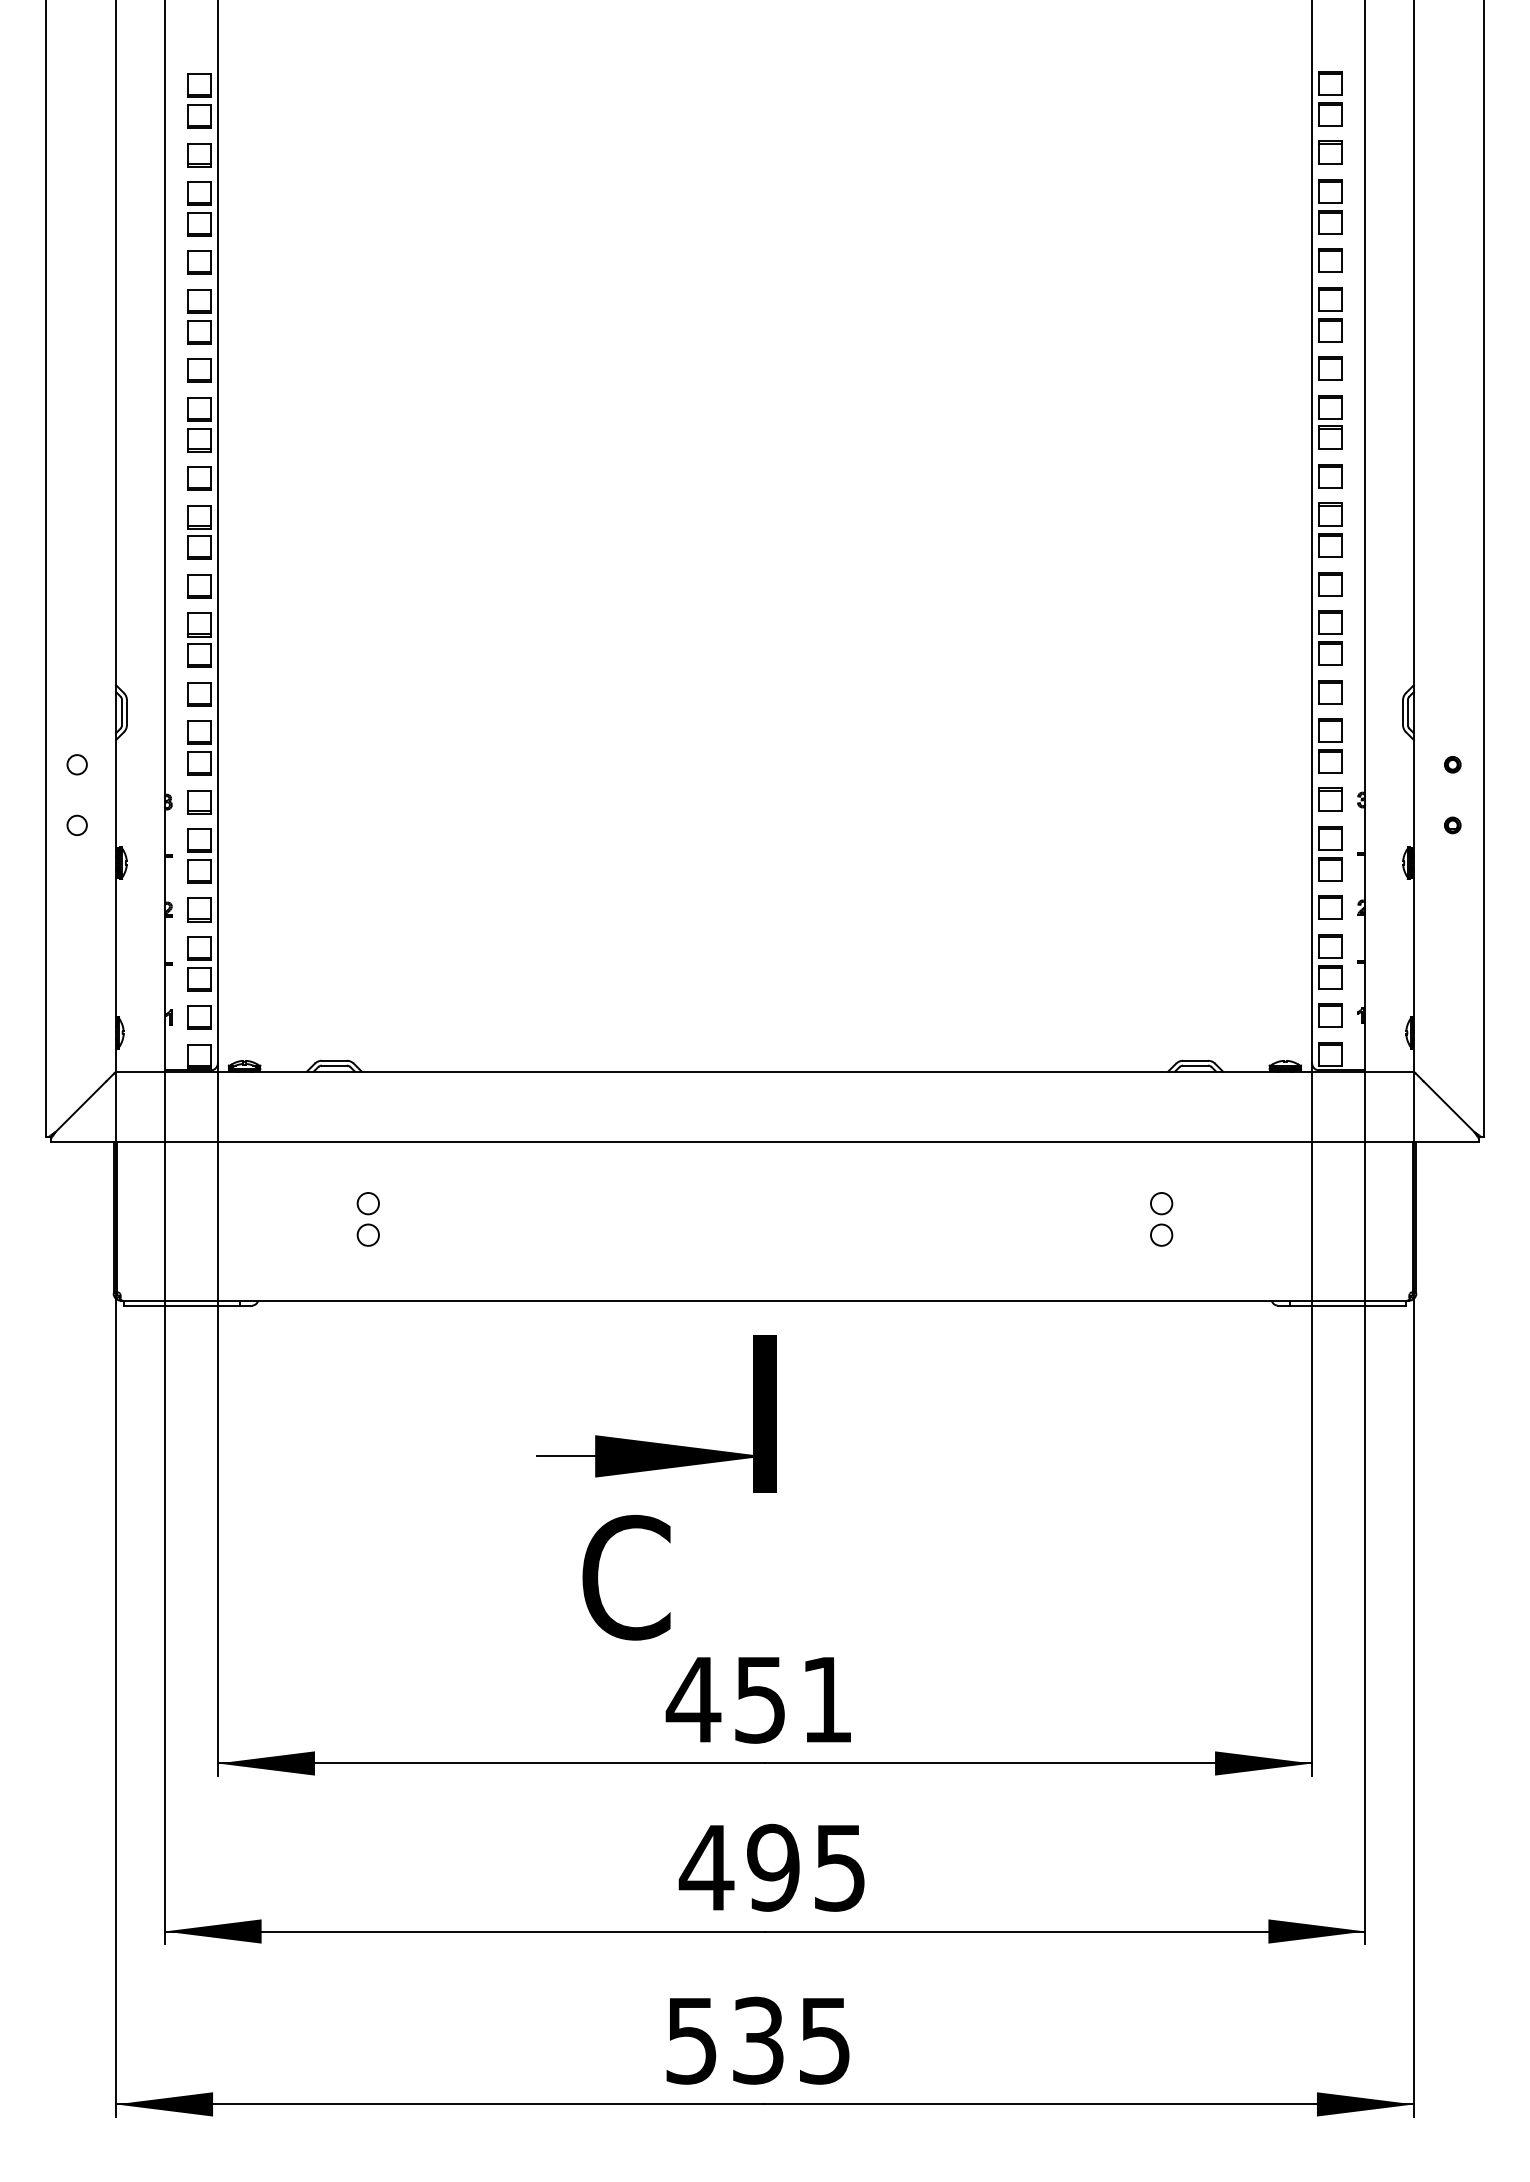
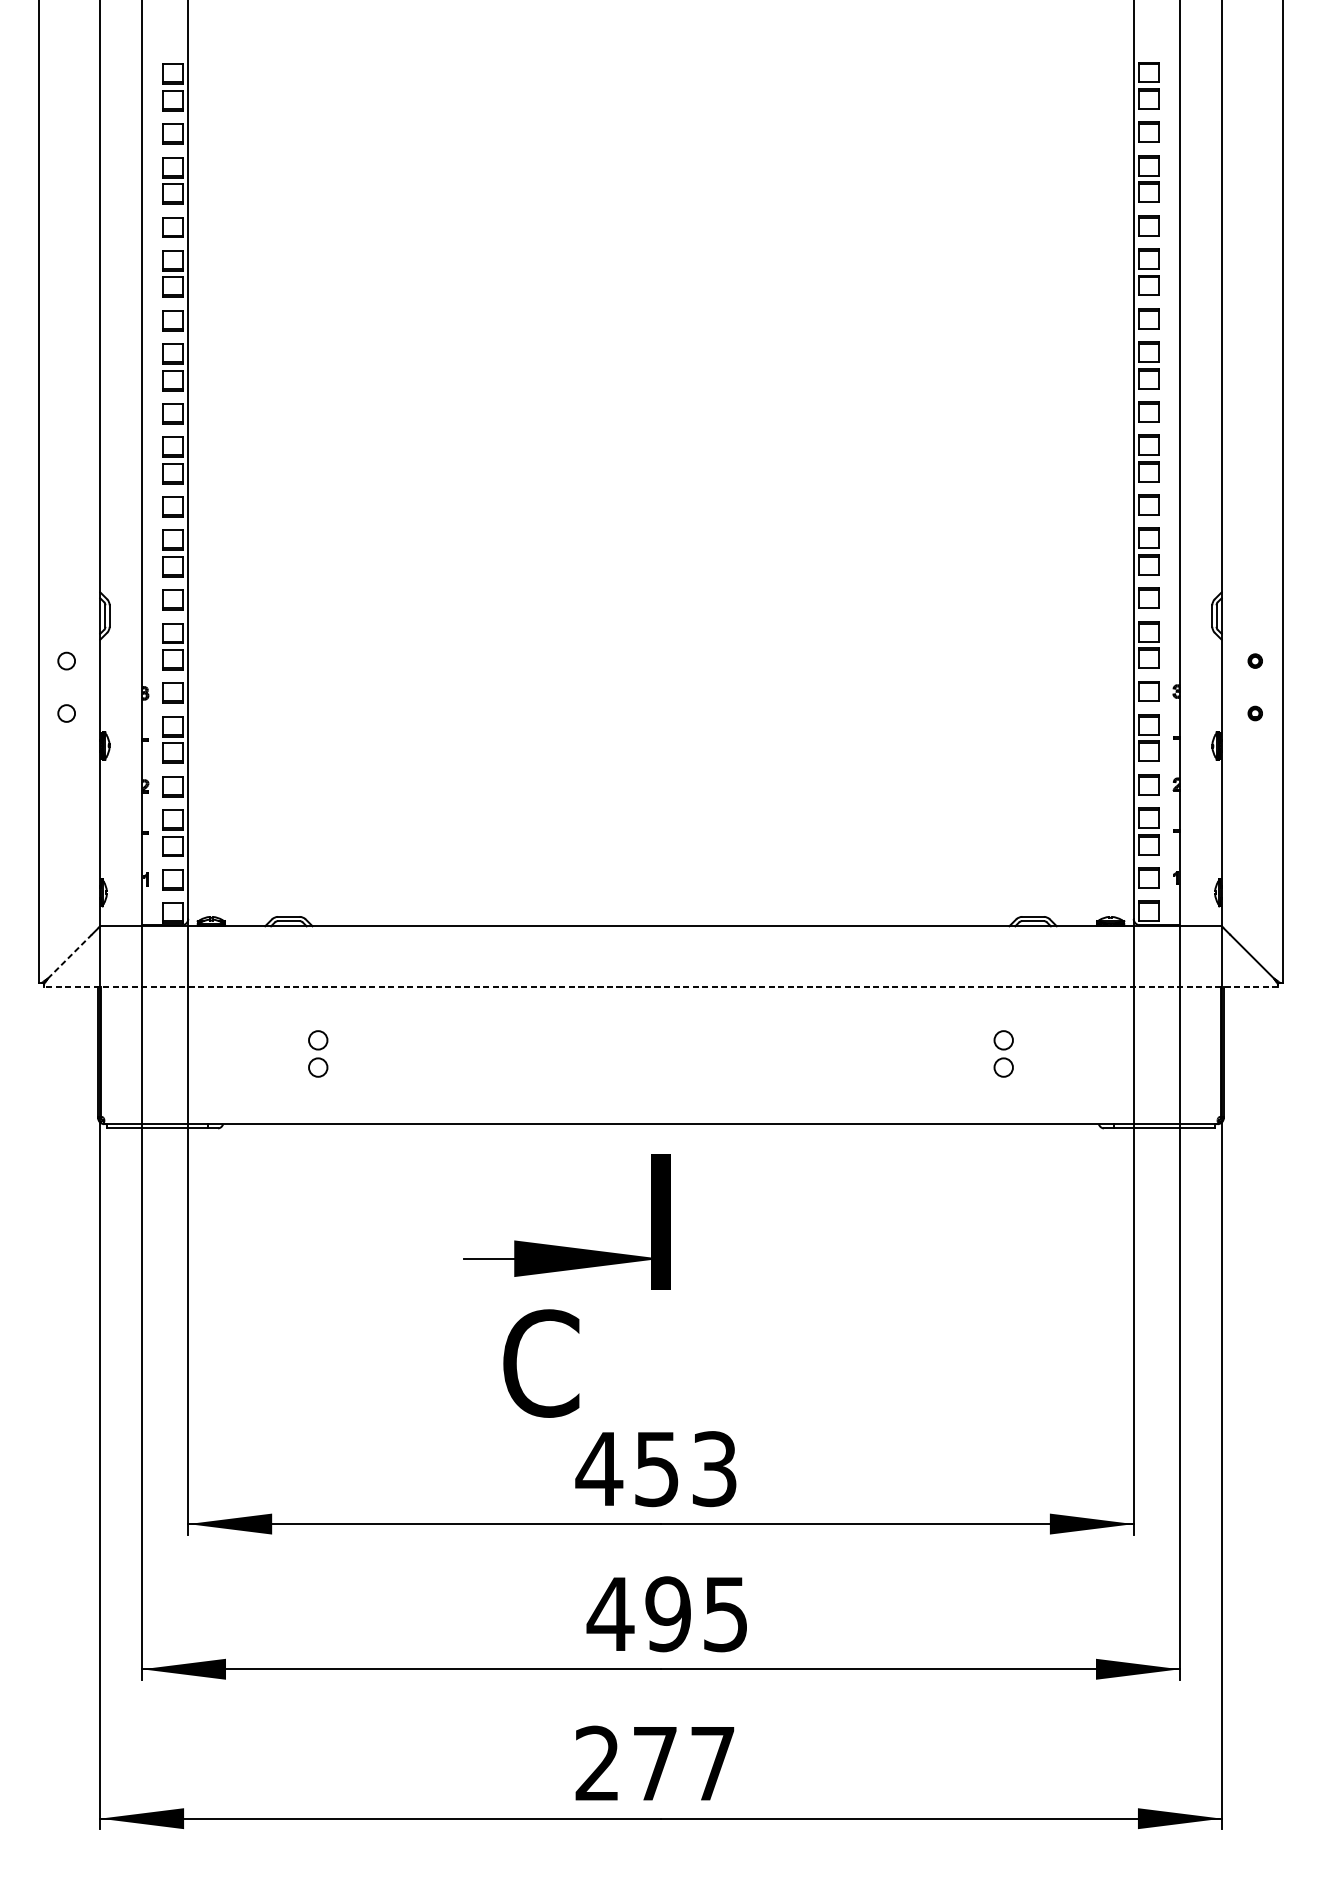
line: (81, 1106) -> (70, 956), solid -> dashed
line: (764, 1142) -> (660, 987), solid -> dashed
text: (827, 1699) -> (715, 1468), 451 -> 453
text: (757, 2040) -> (654, 1763), 535 -> 277

